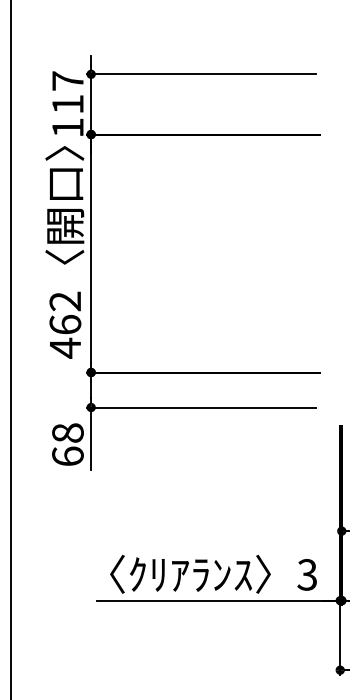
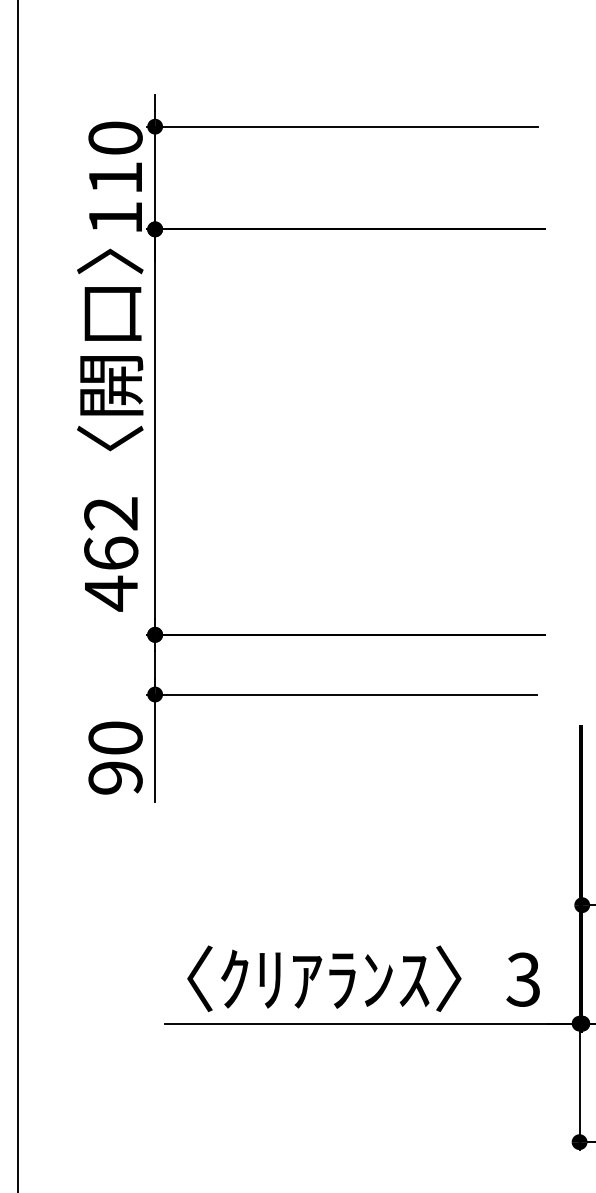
text: (67, 80) -> (114, 137), 117 -> 110
text: (67, 444) -> (114, 757), 68 -> 90

